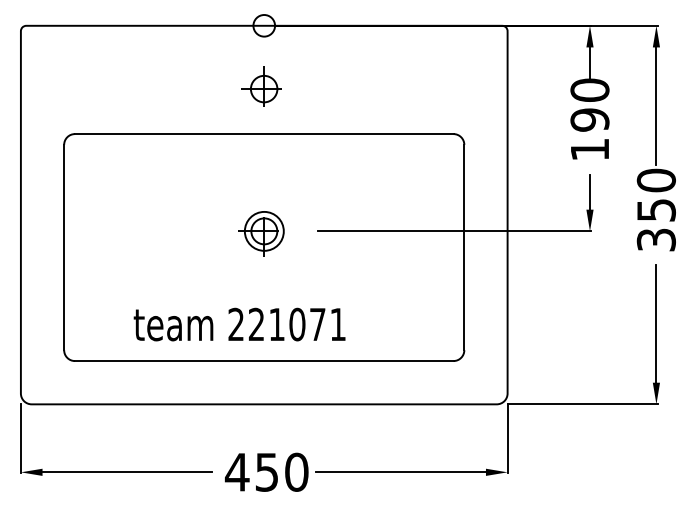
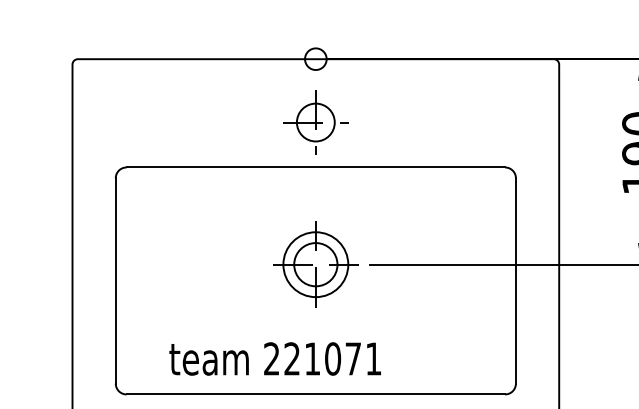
part: (263, 88) -> (315, 121), size x1.43
part: (264, 231) -> (316, 264), size x1.67
text: (239, 324) -> (275, 358), moved

